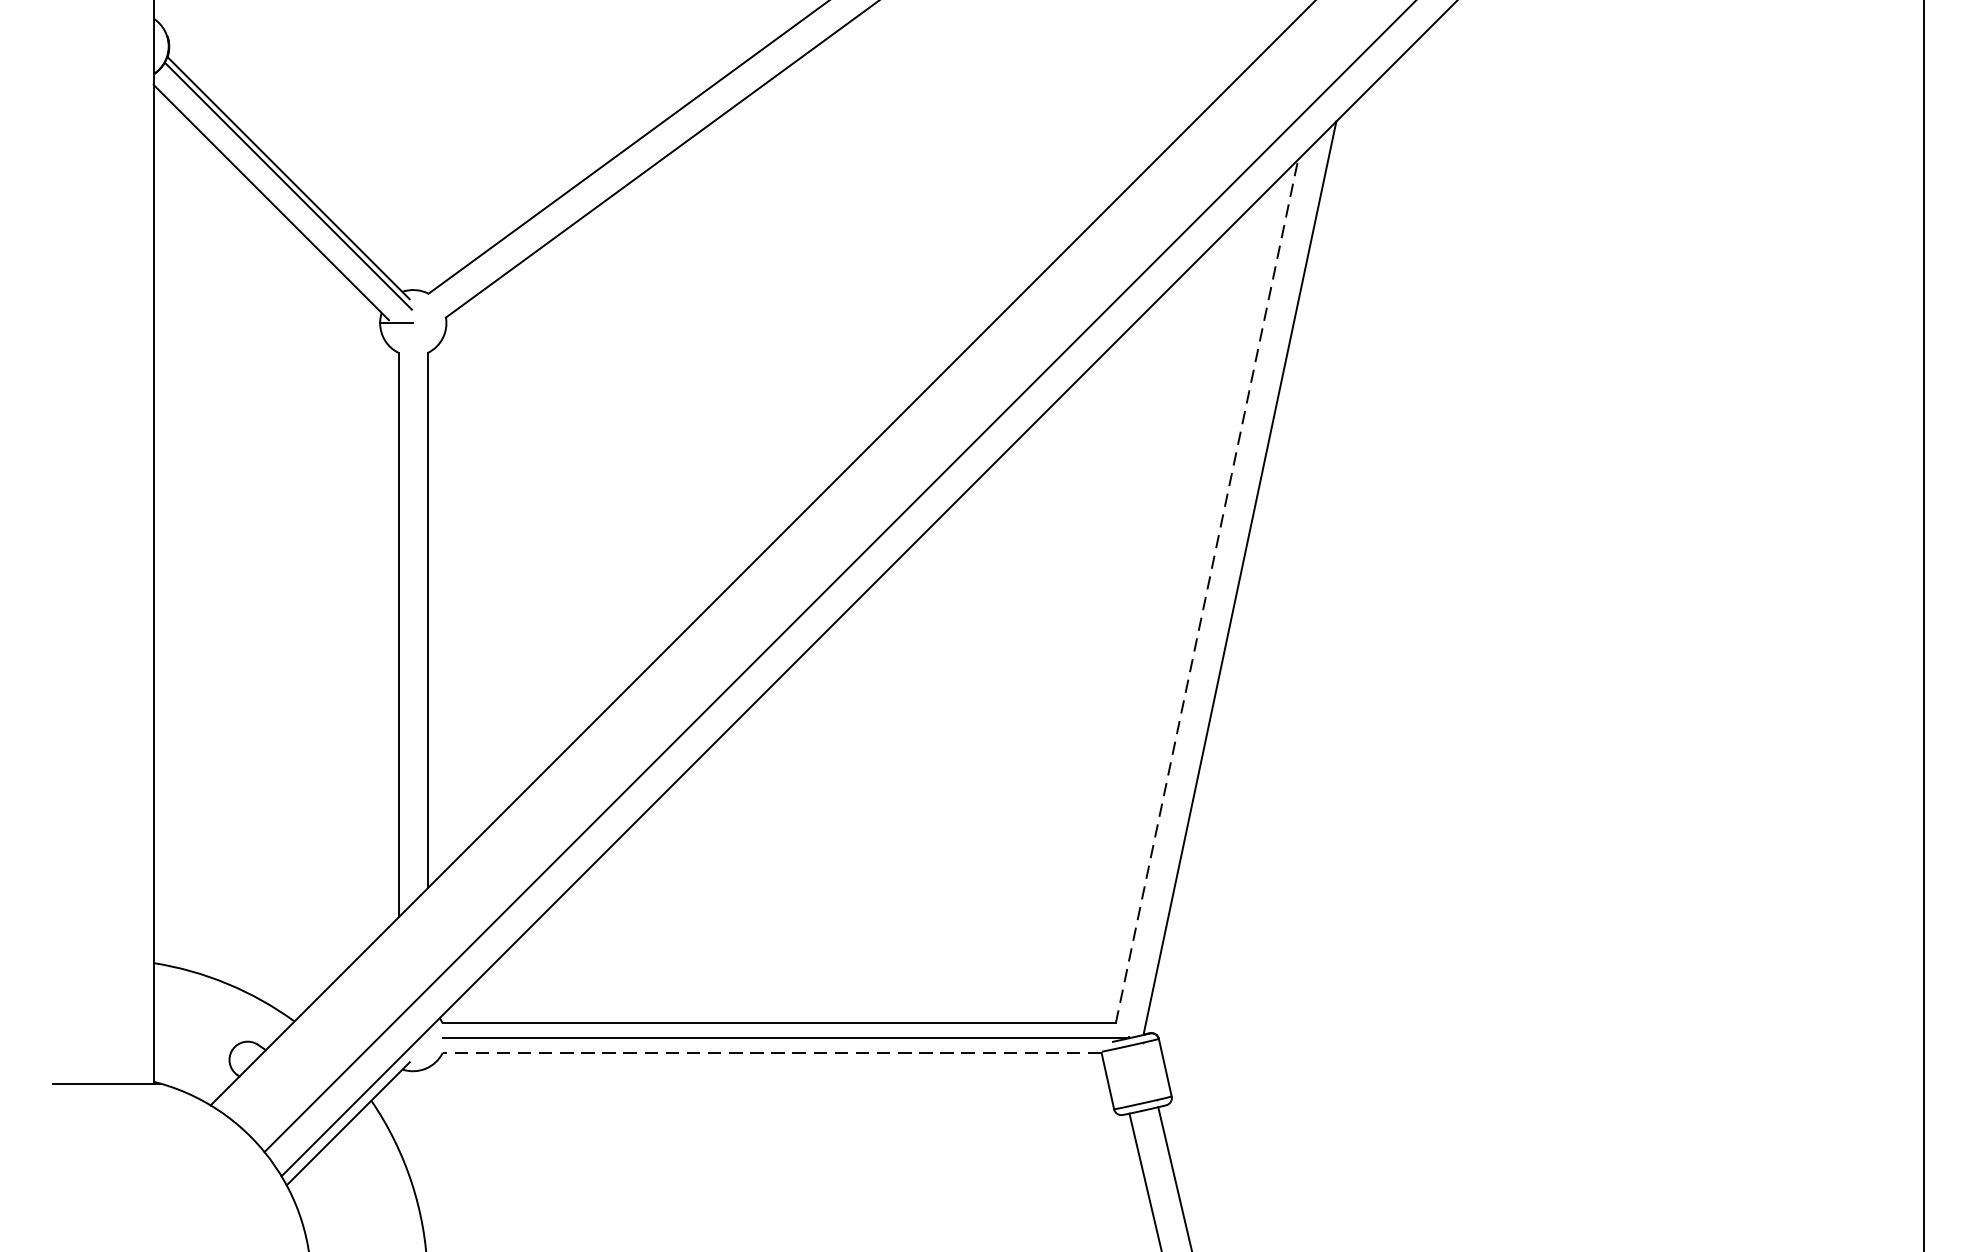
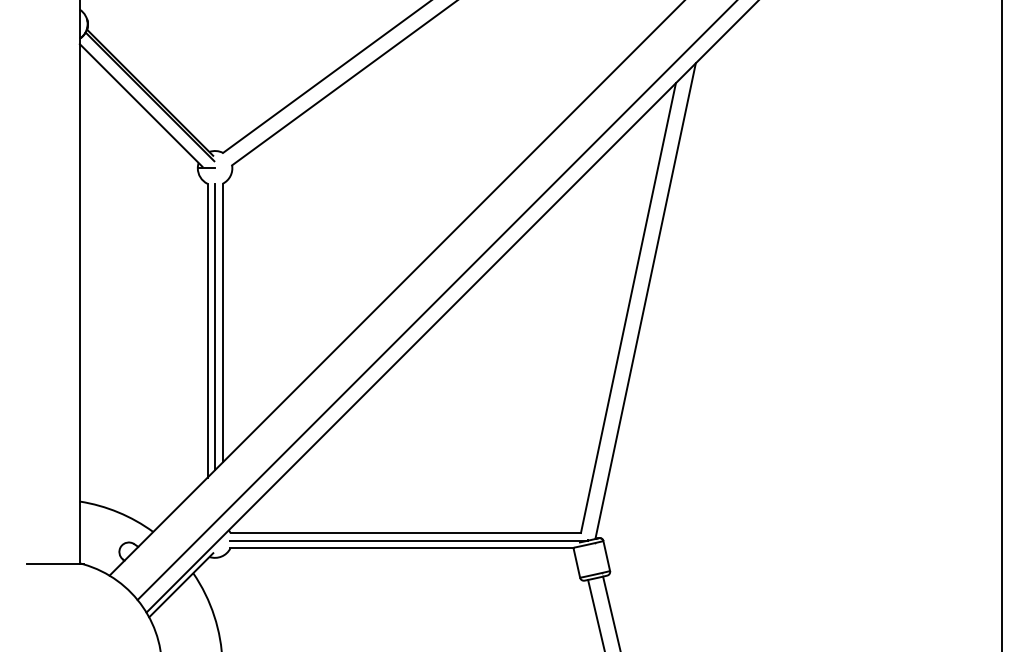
line: (1207, 592) -> (628, 308), dashed -> solid
line: (414, 626) -> (215, 326), added
line: (773, 1053) -> (402, 548), dashed -> solid

